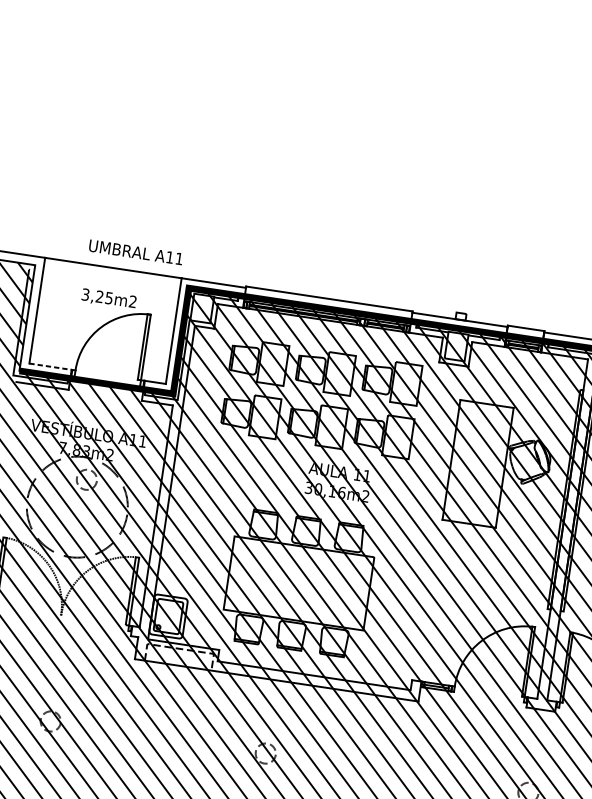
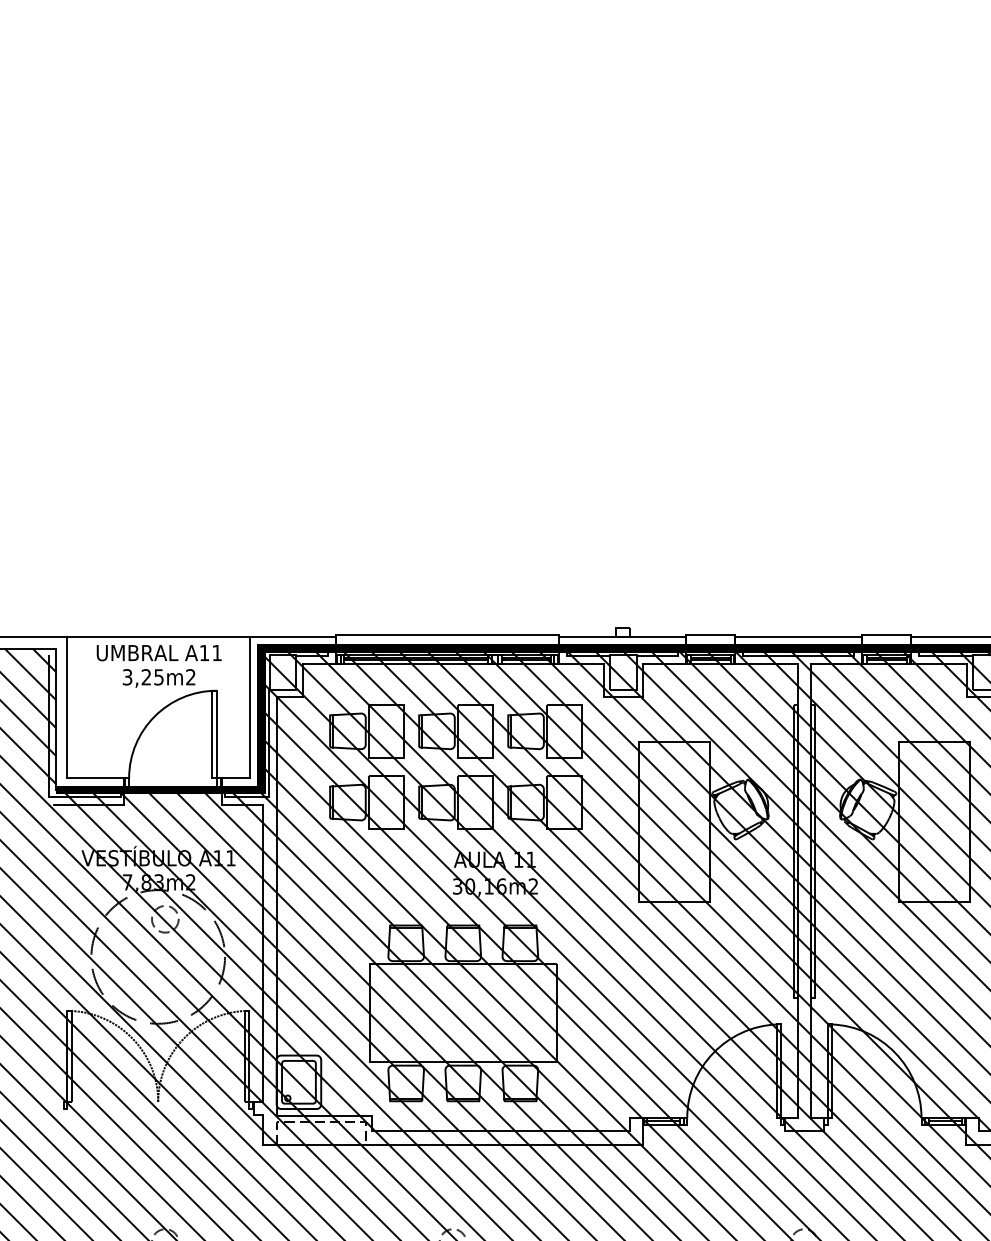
text: (135, 252) -> (158, 653), moved
line: (51, 366) -> (96, 778), dashed -> solid

